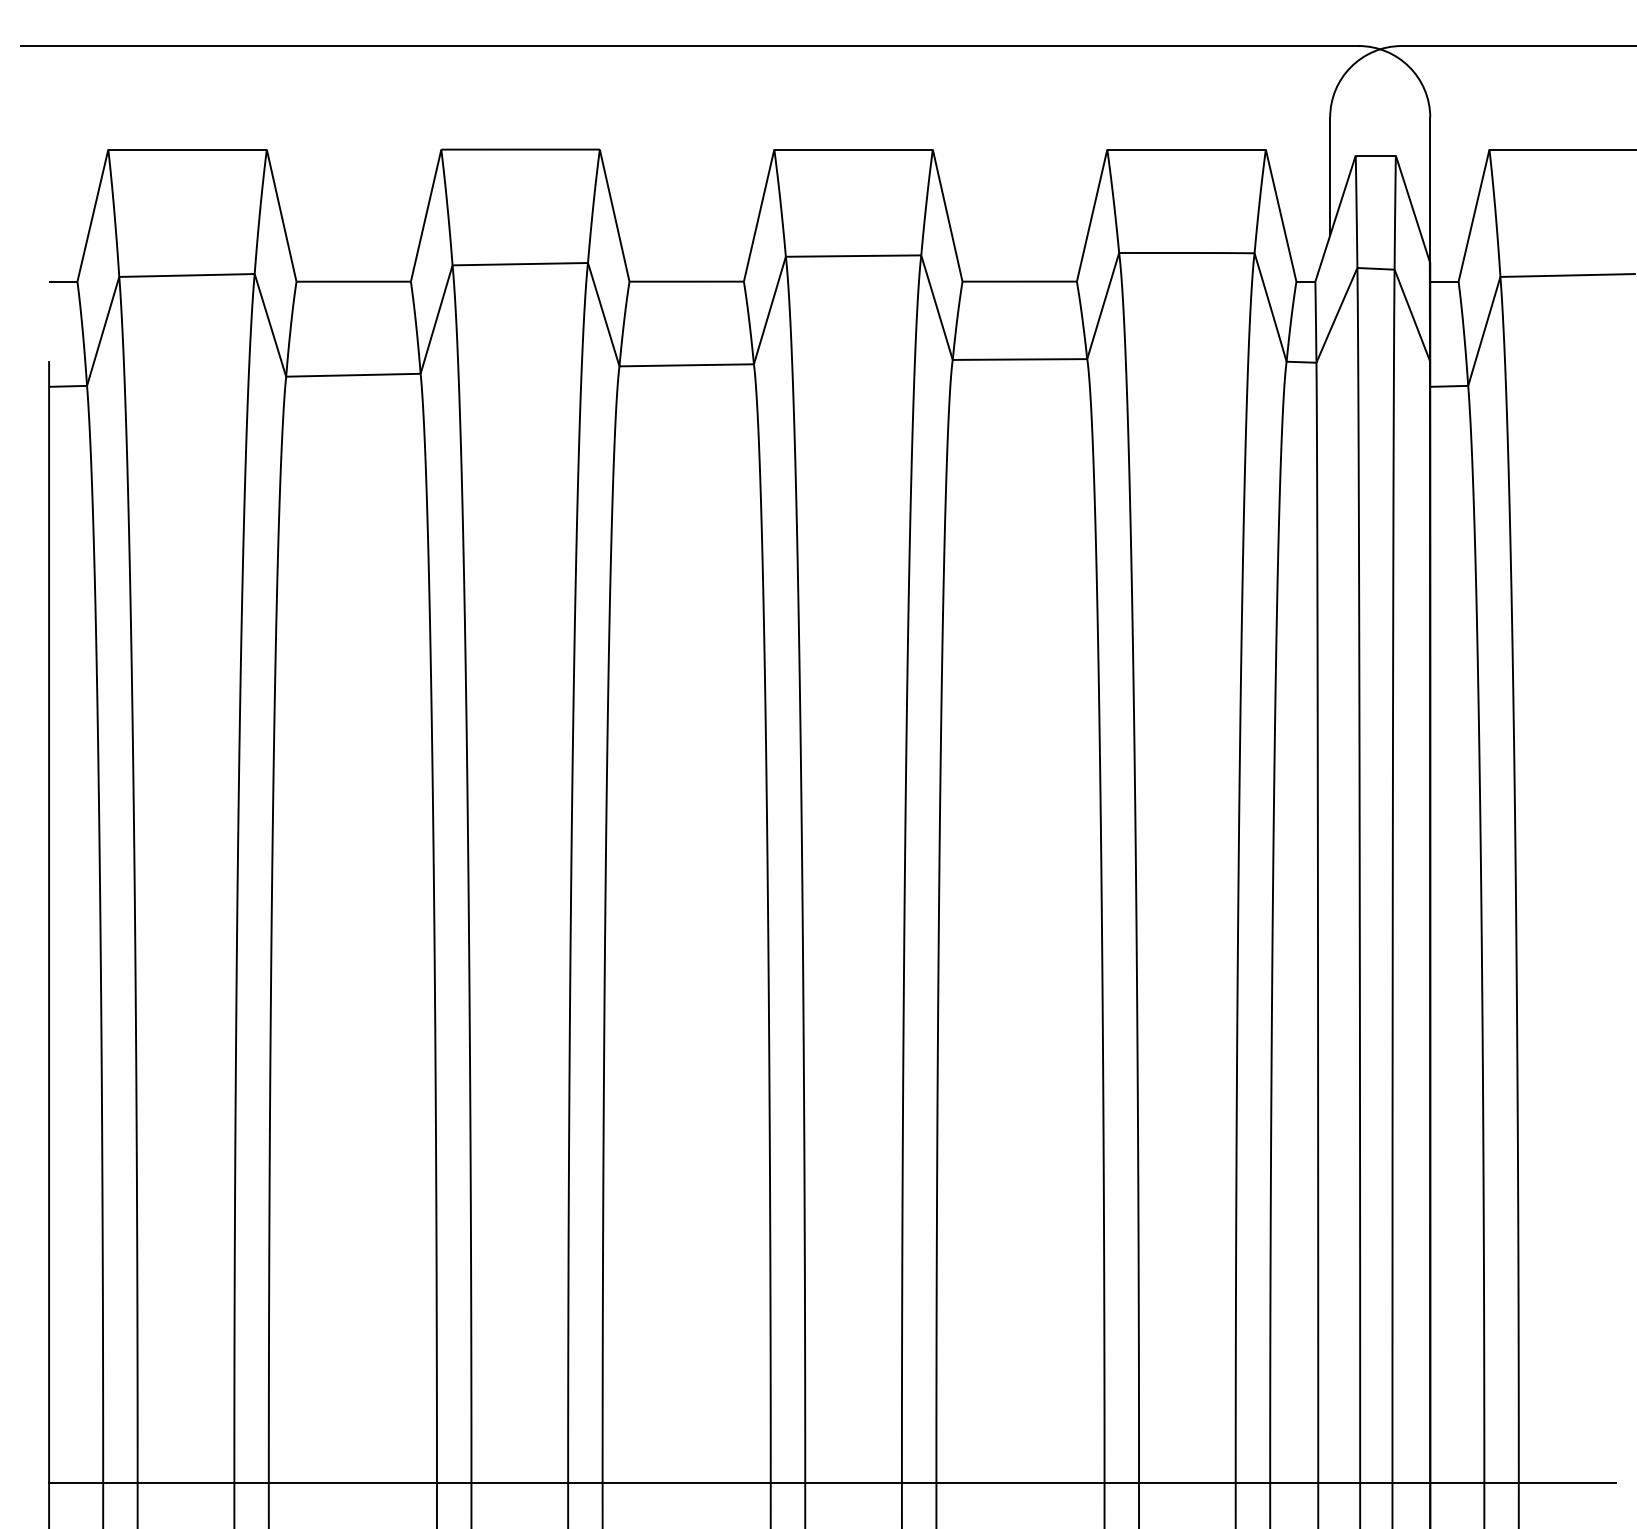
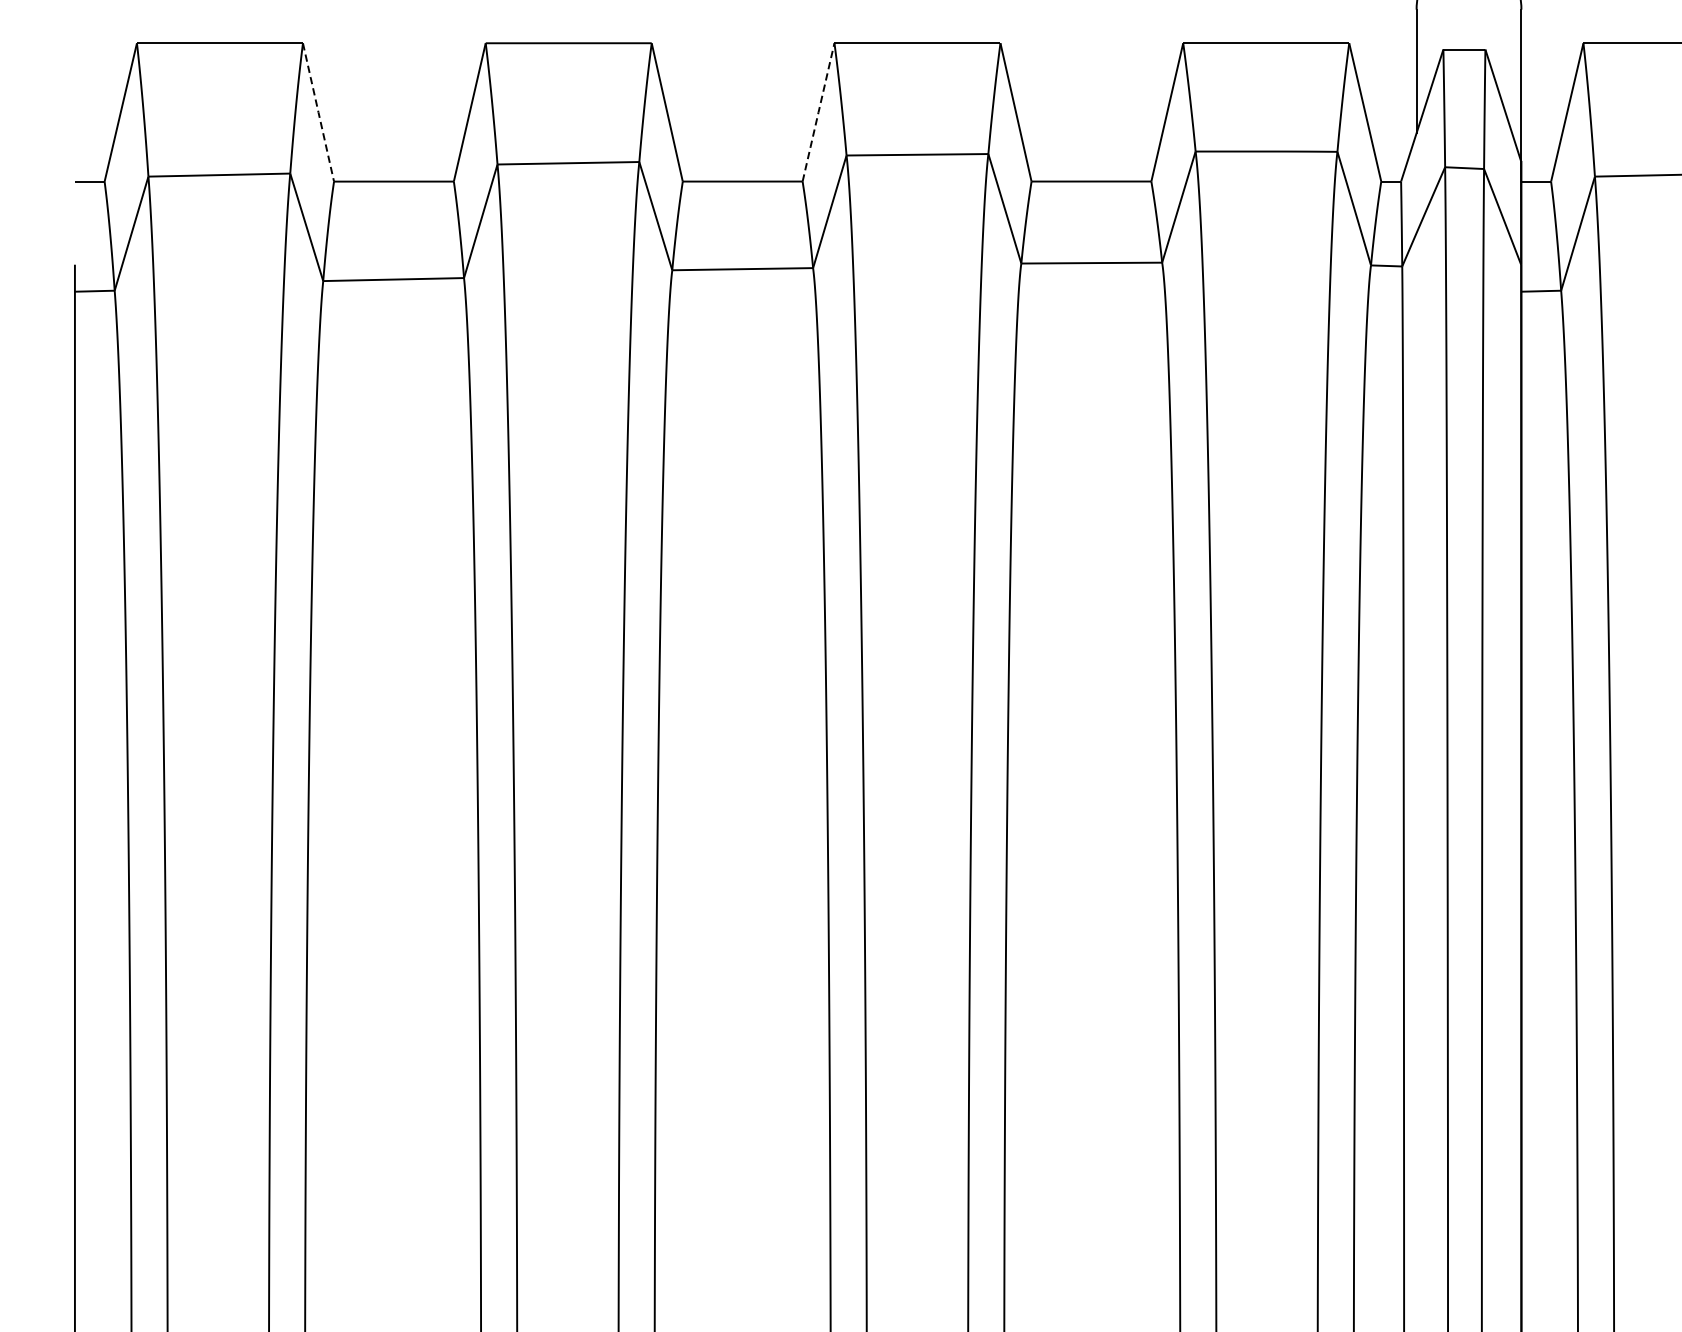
line: (281, 215) -> (318, 112), solid -> dashed
line: (759, 215) -> (818, 112), solid -> dashed

